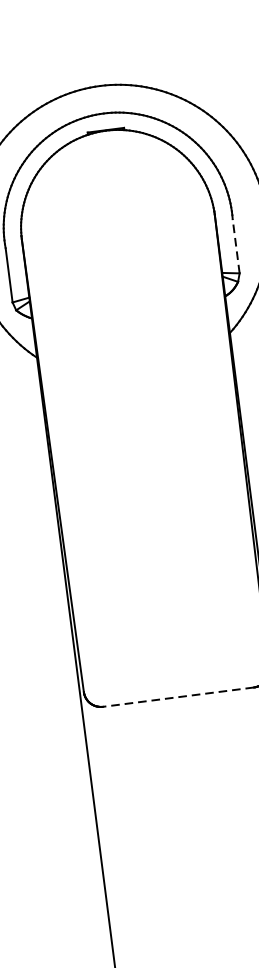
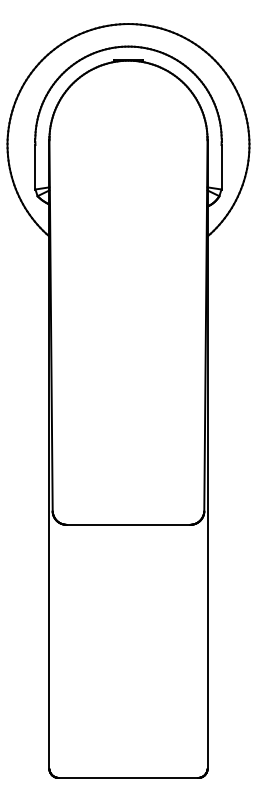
line: (236, 245) -> (221, 166), dashed -> solid
line: (178, 696) -> (128, 524), dashed -> solid

